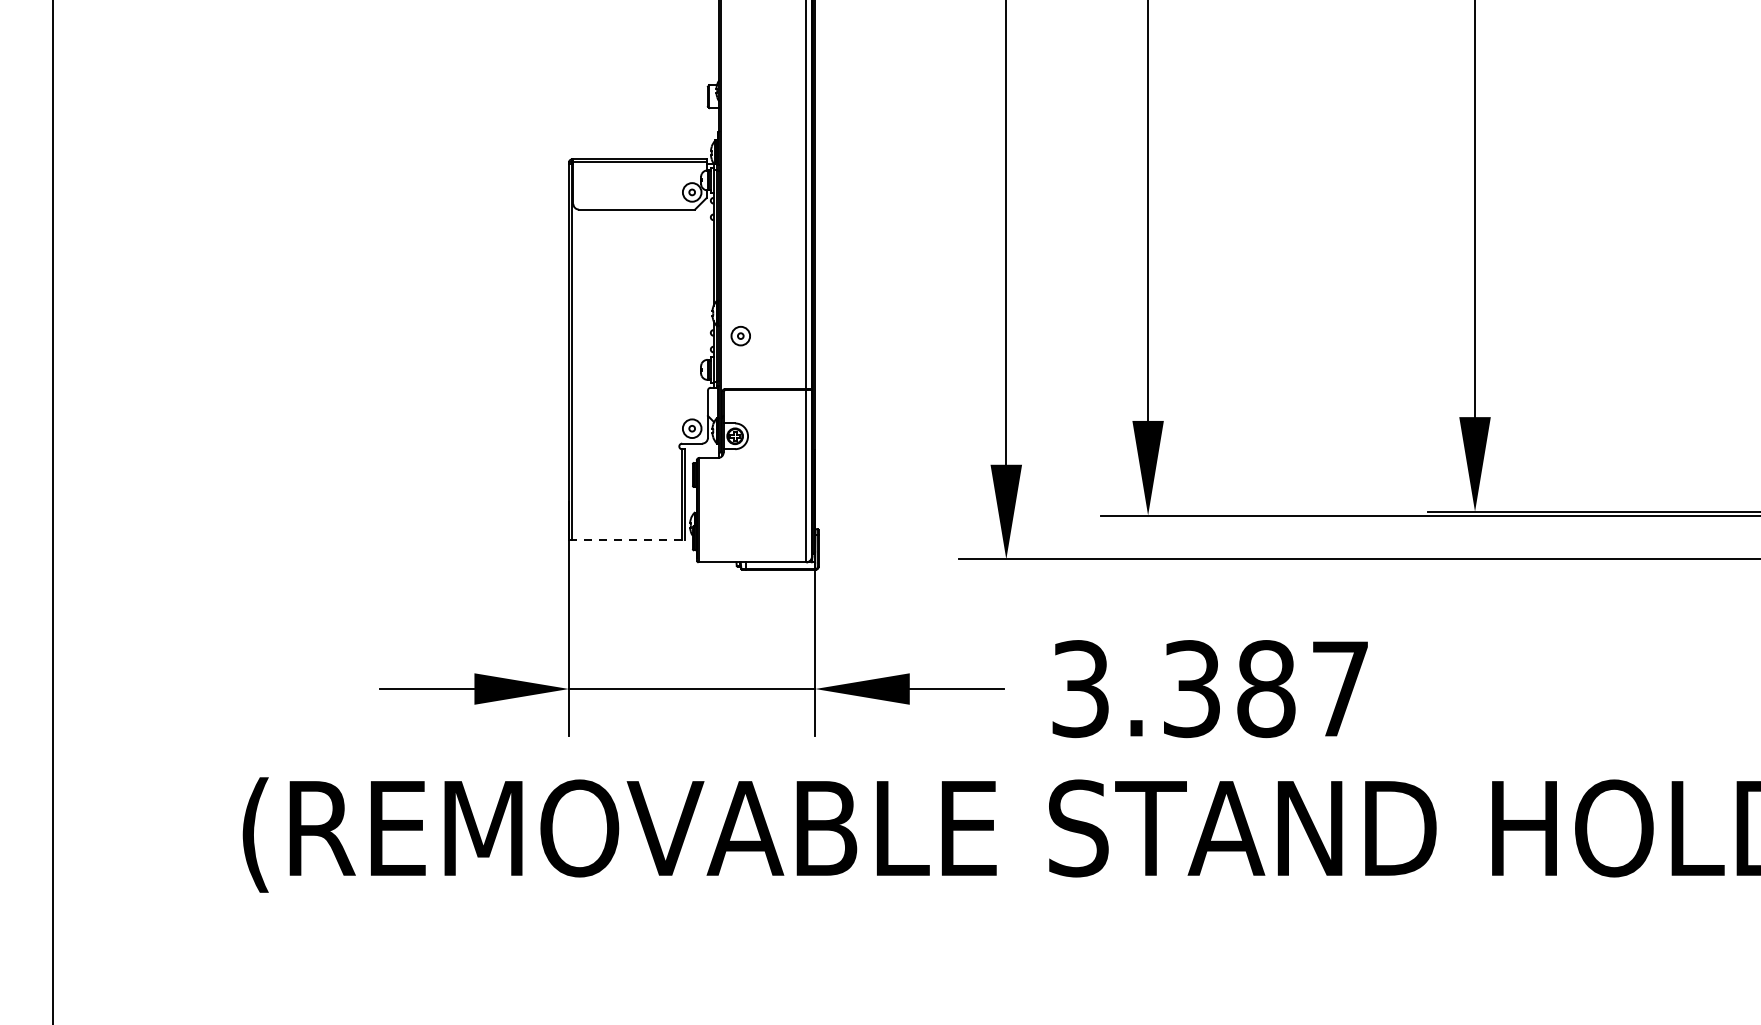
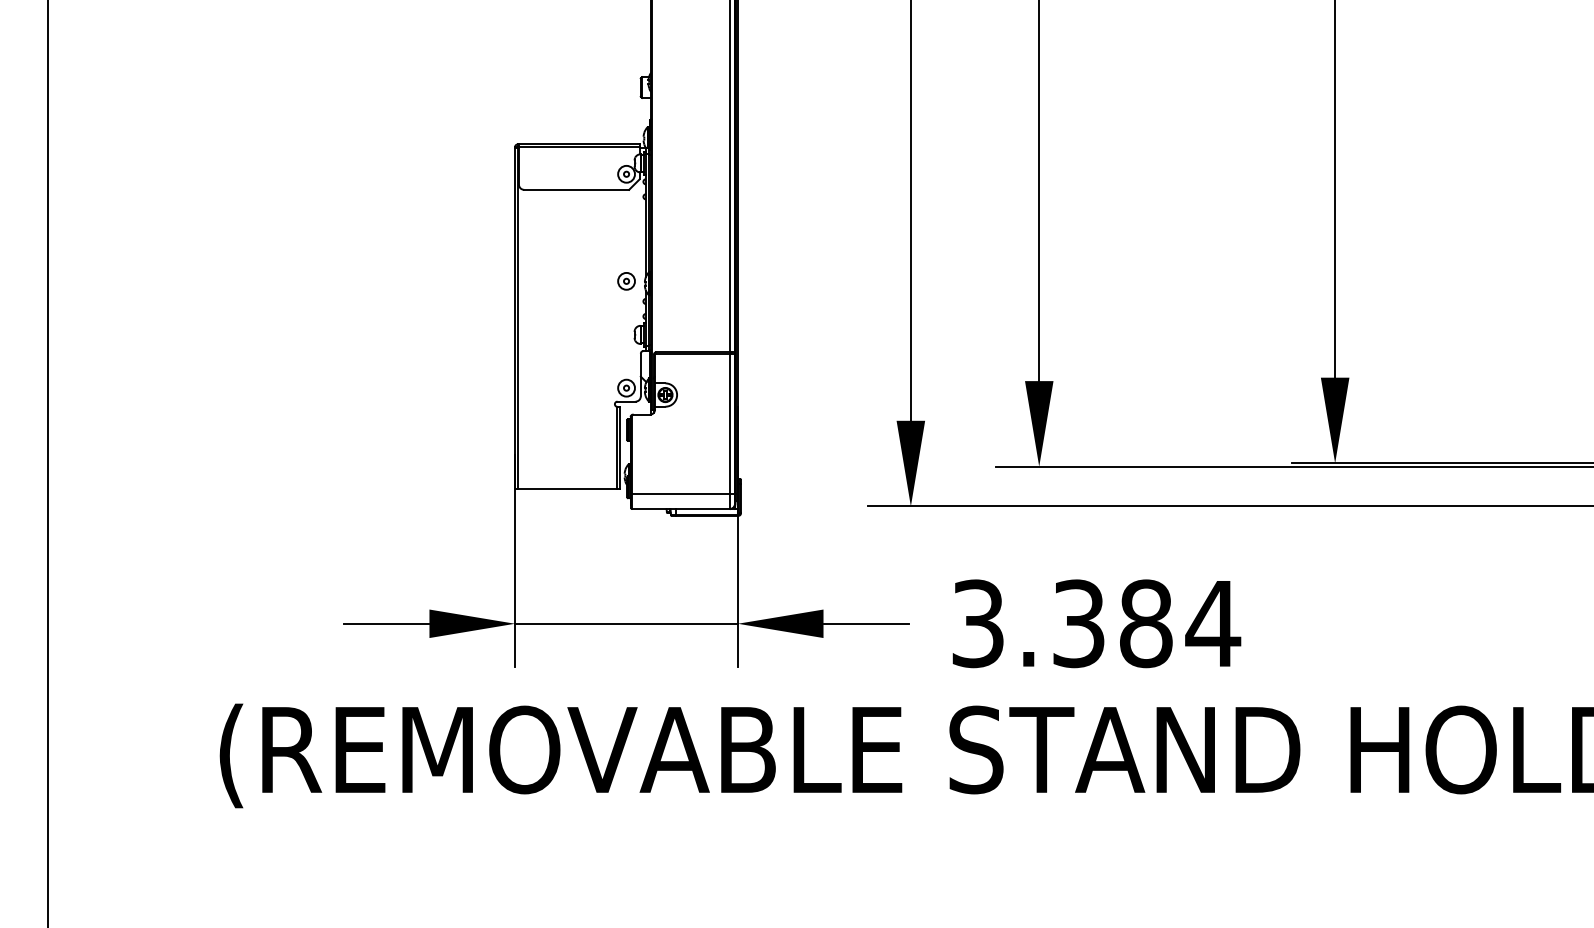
part: (740, 336) -> (626, 281), moved
line: (628, 540) -> (568, 489), dashed -> solid
line: (755, 545) -> (683, 493), added
text: (1340, 688) -> (1213, 623), 3.387 -> 3.384

